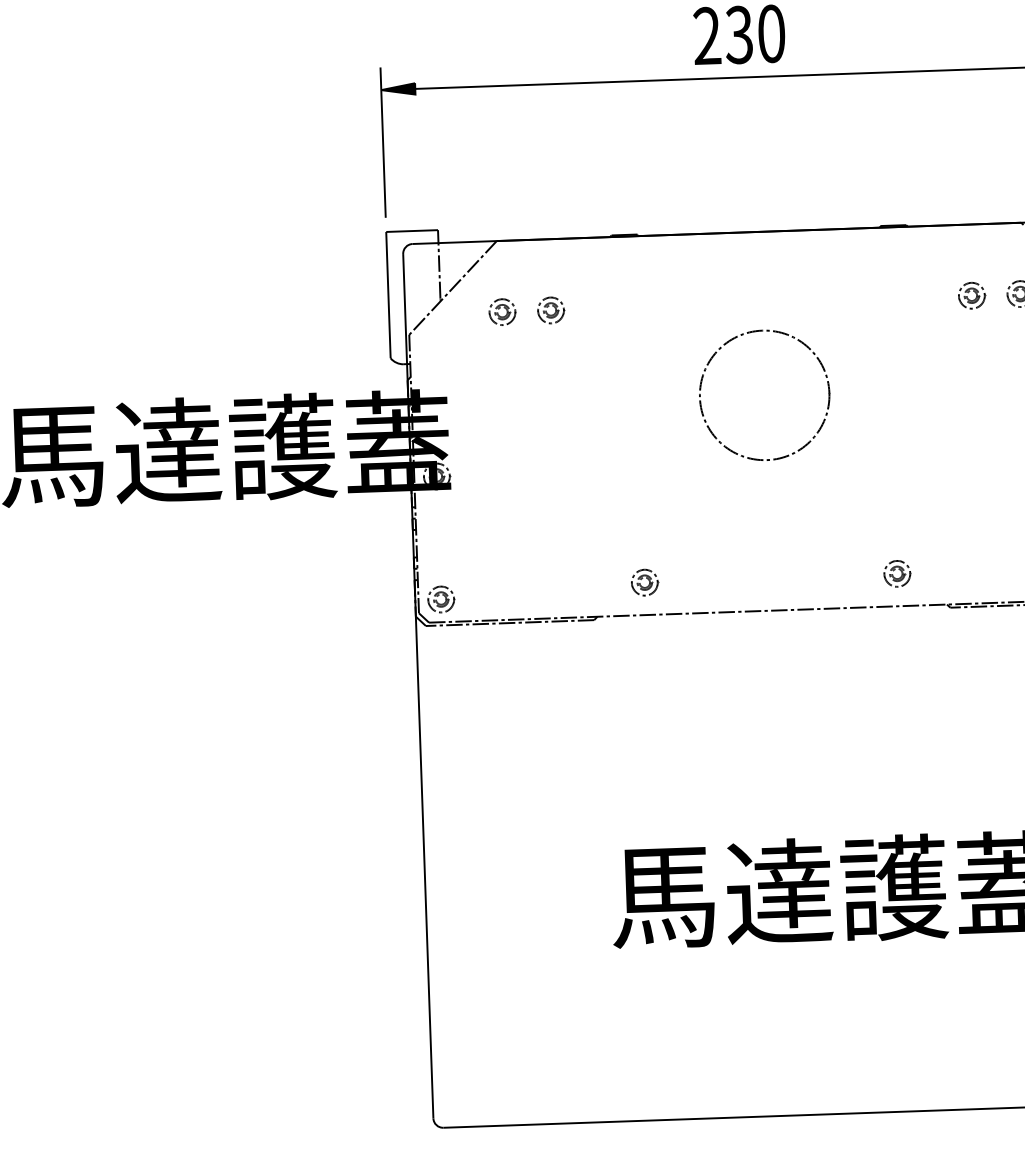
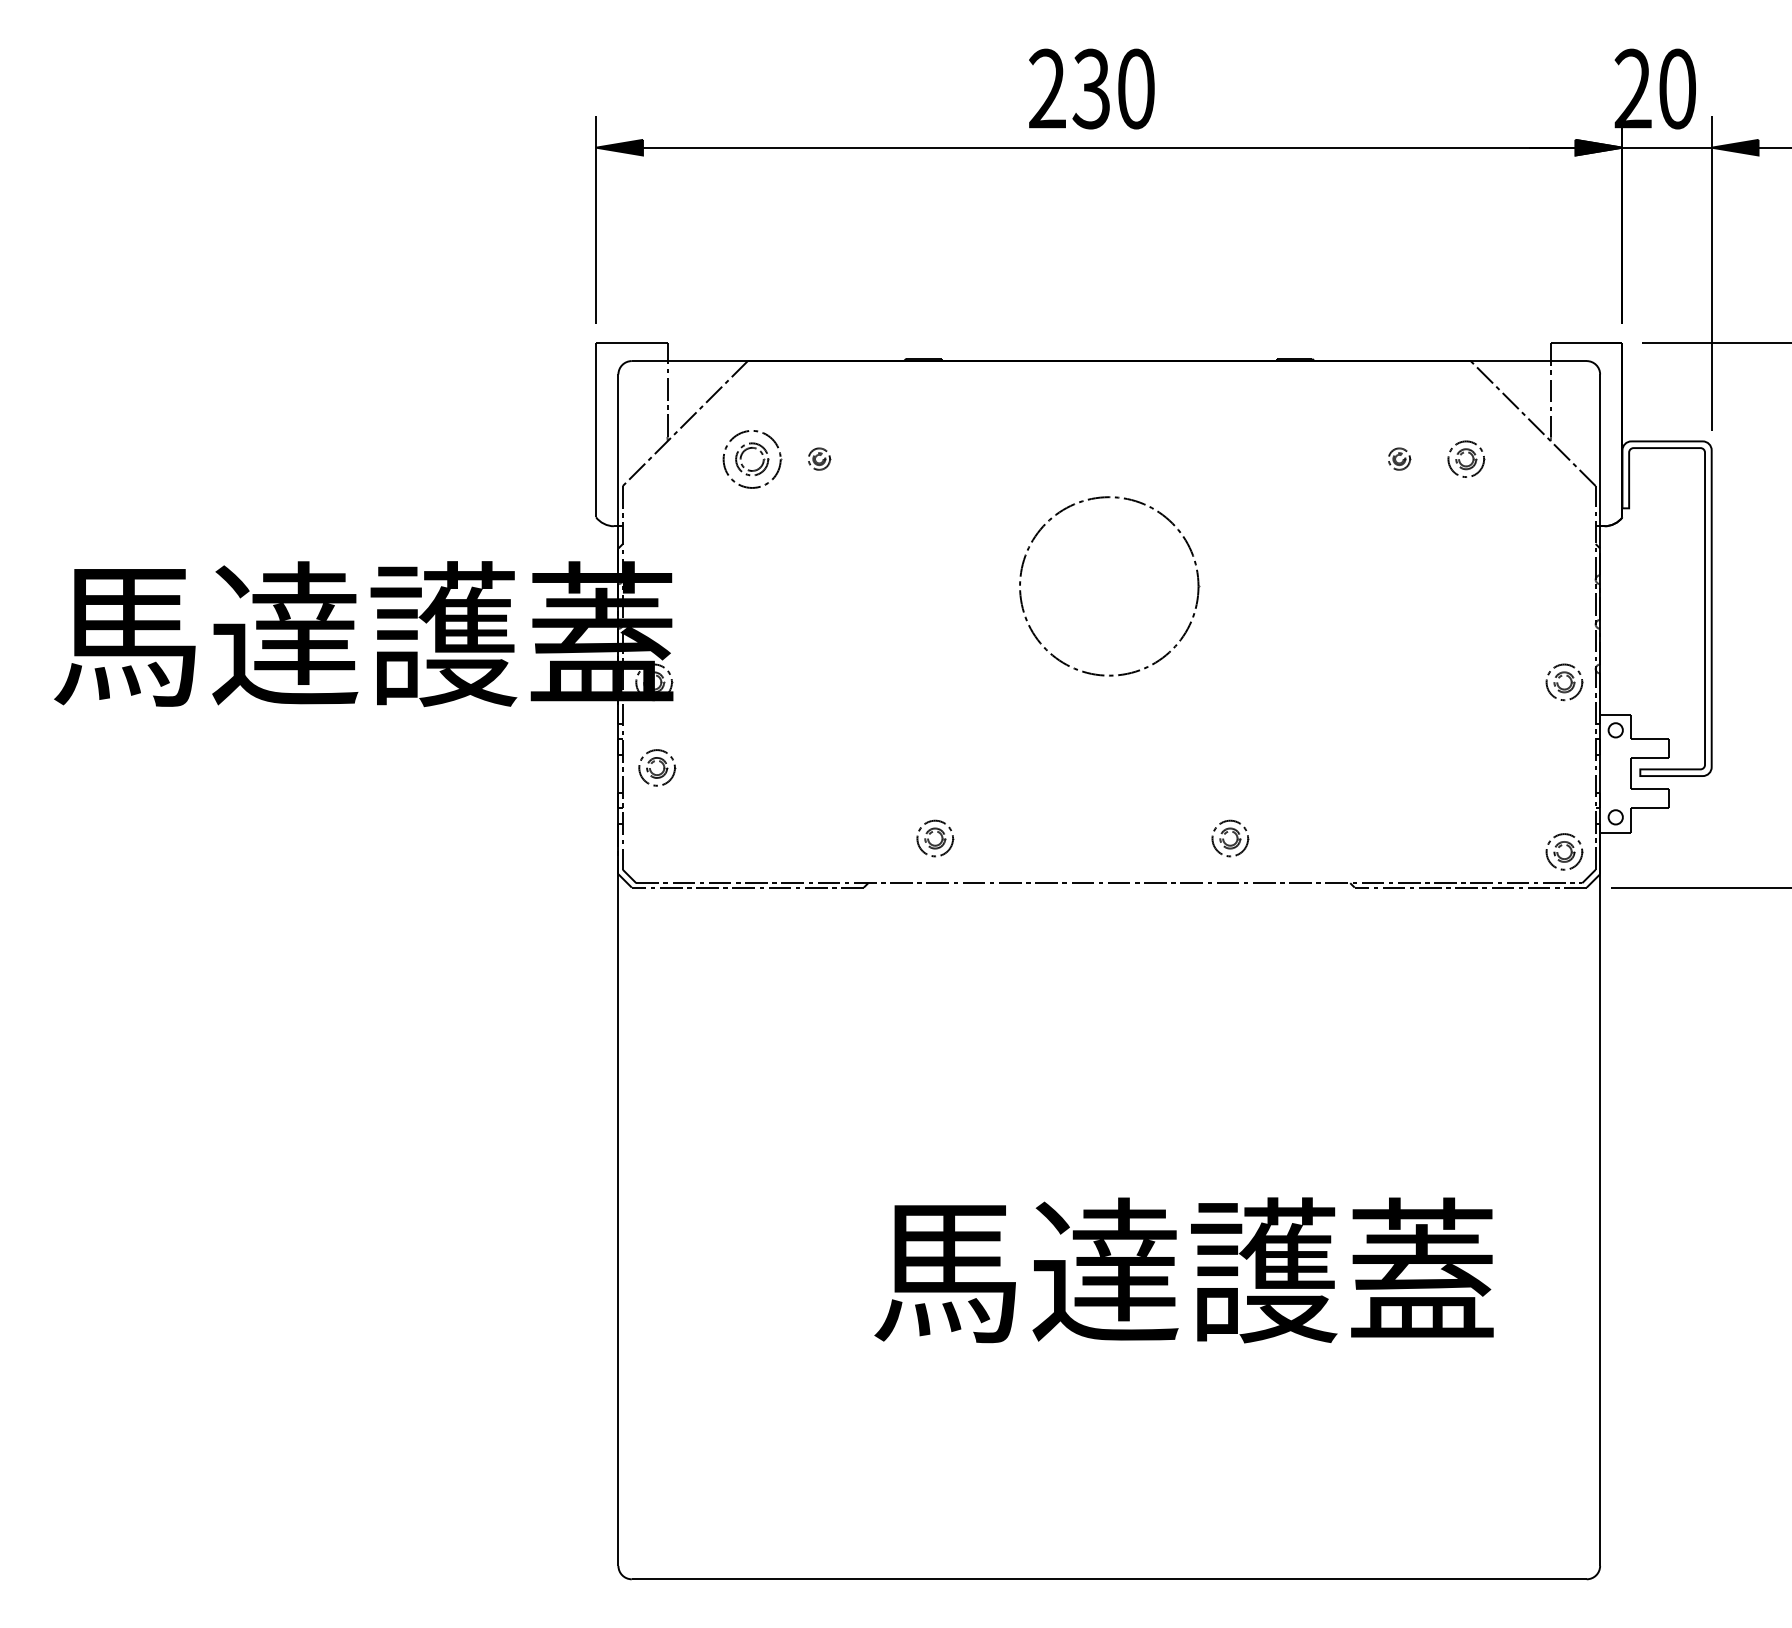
part: (971, 295) -> (1399, 458), size x0.6
part: (551, 309) -> (819, 458), size x0.6
part: (502, 311) -> (752, 458), size x1.6
part: (897, 573) -> (1230, 838), moved
part: (441, 599) -> (657, 767), moved

